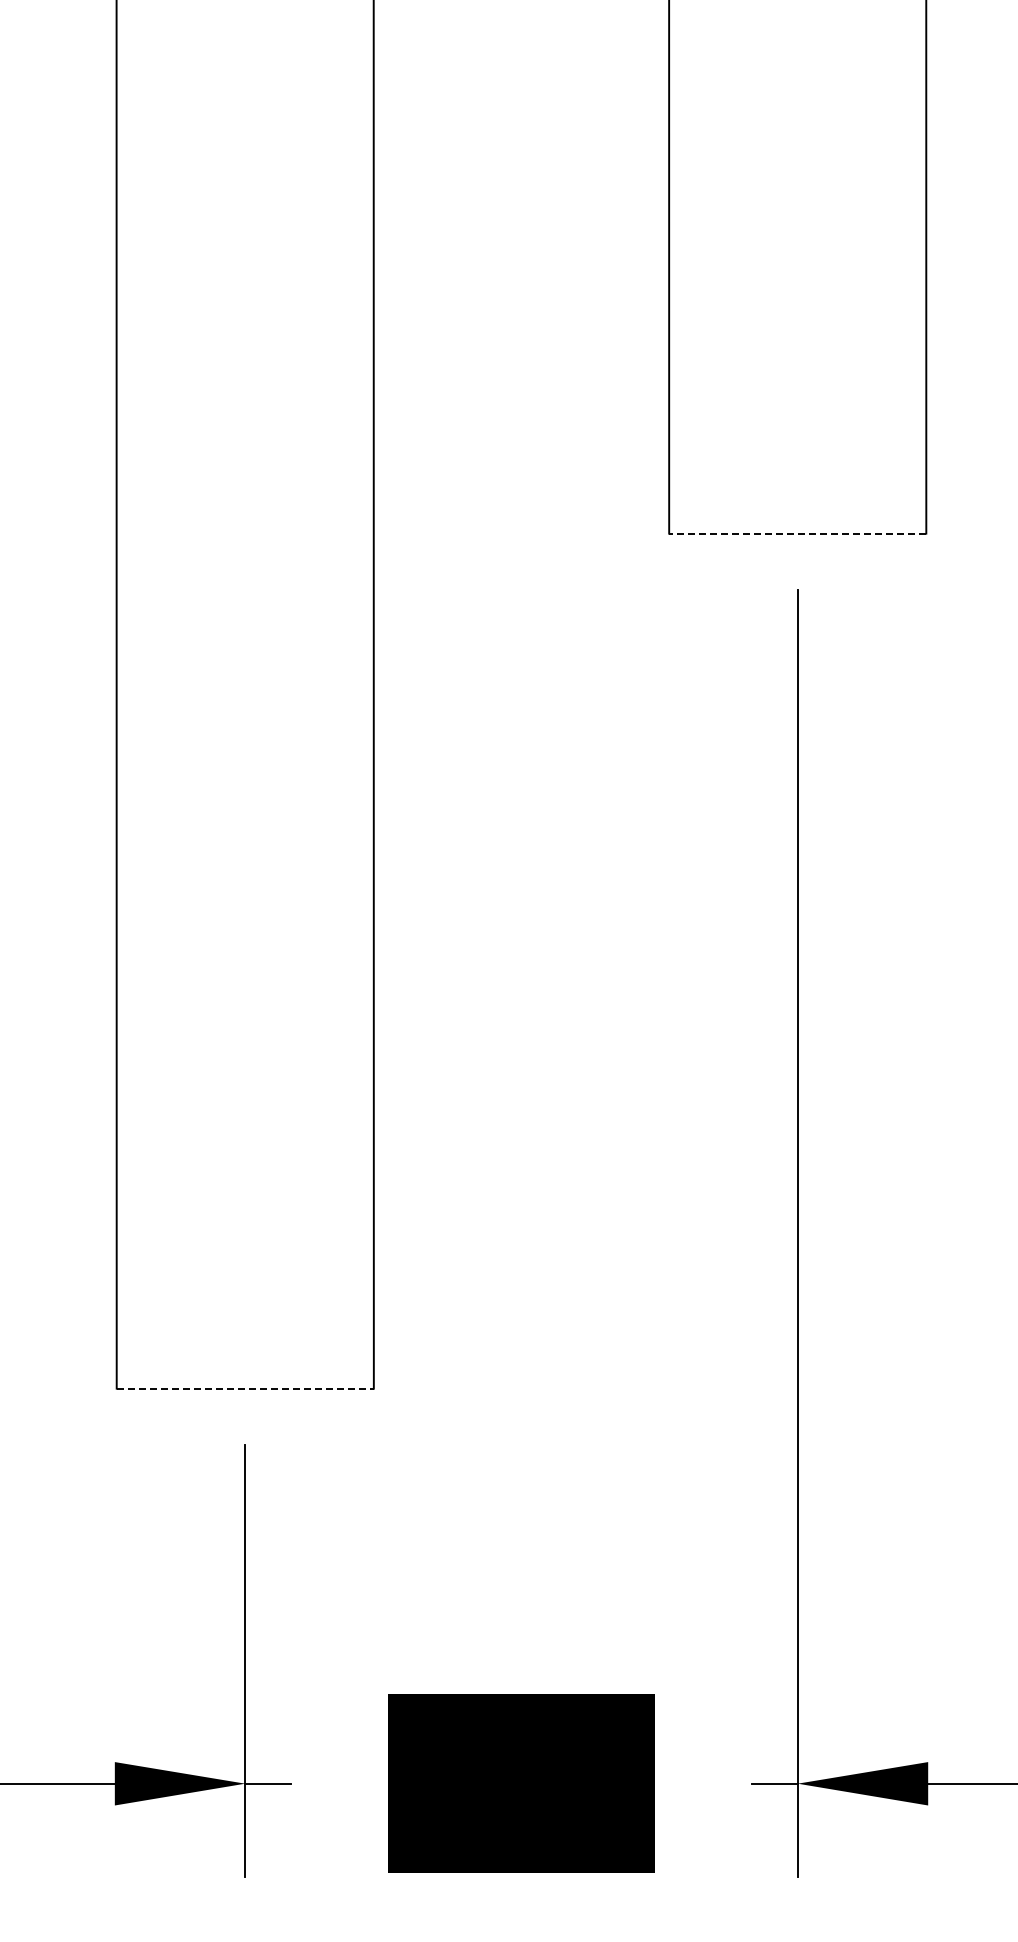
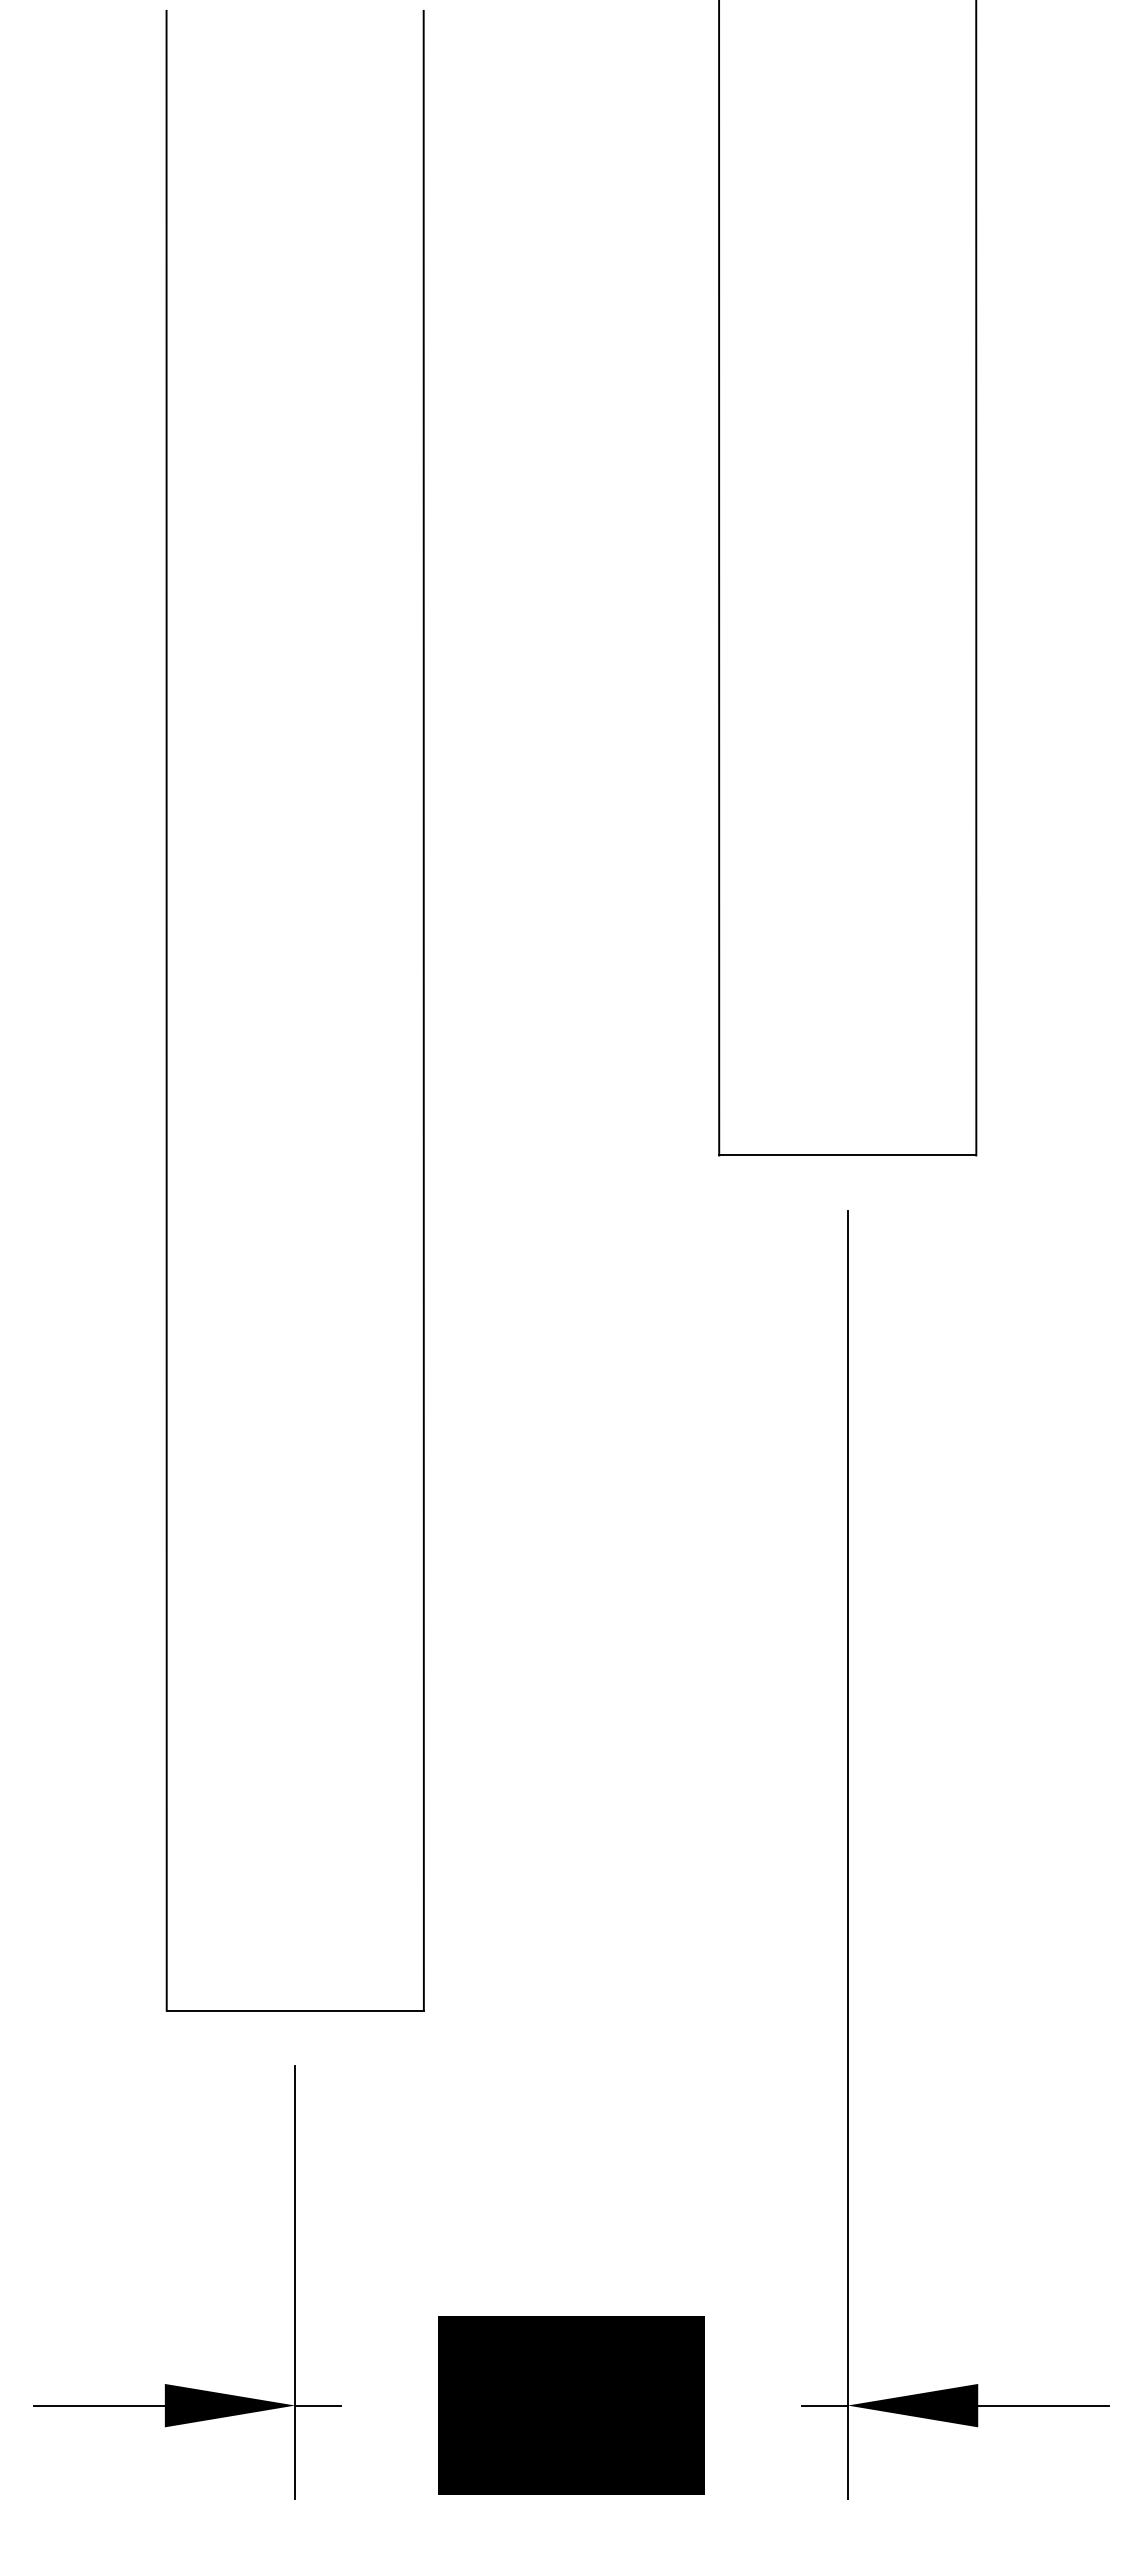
line: (797, 533) -> (847, 1155), dashed -> solid
line: (245, 1388) -> (295, 2010), dashed -> solid

